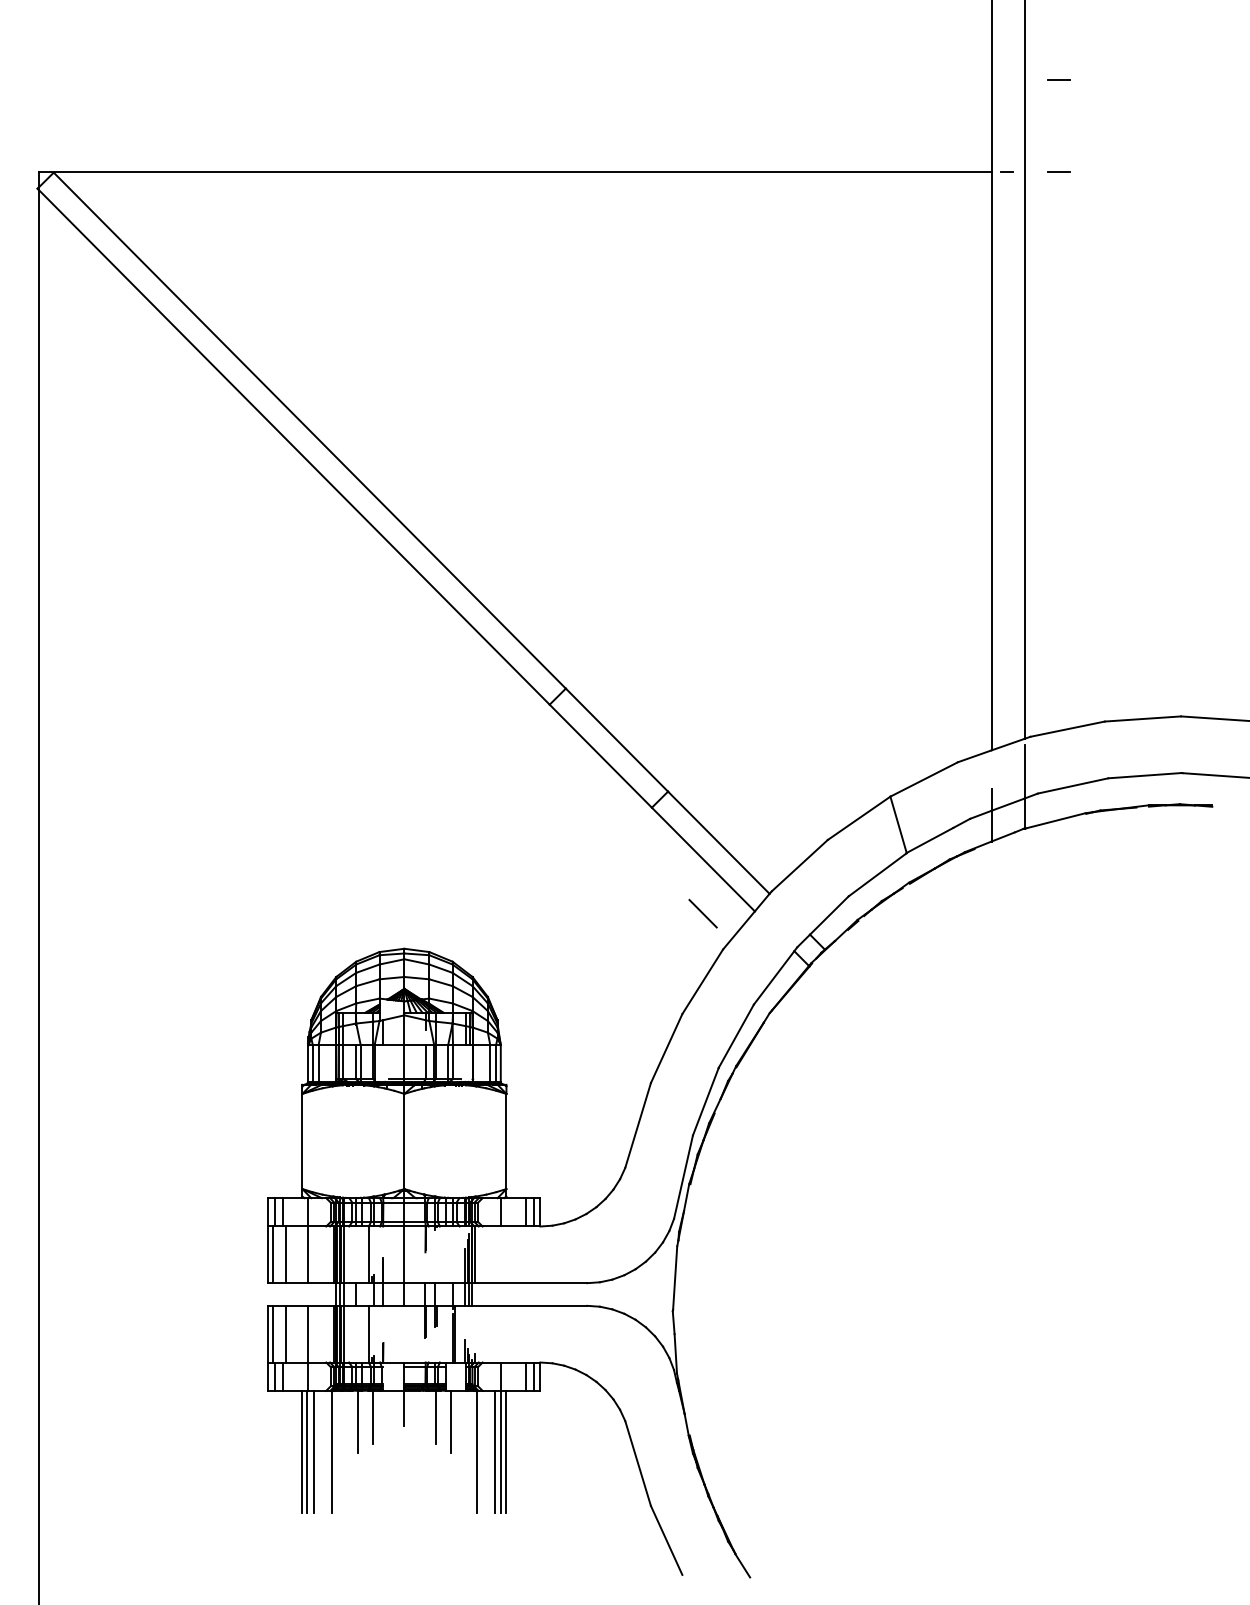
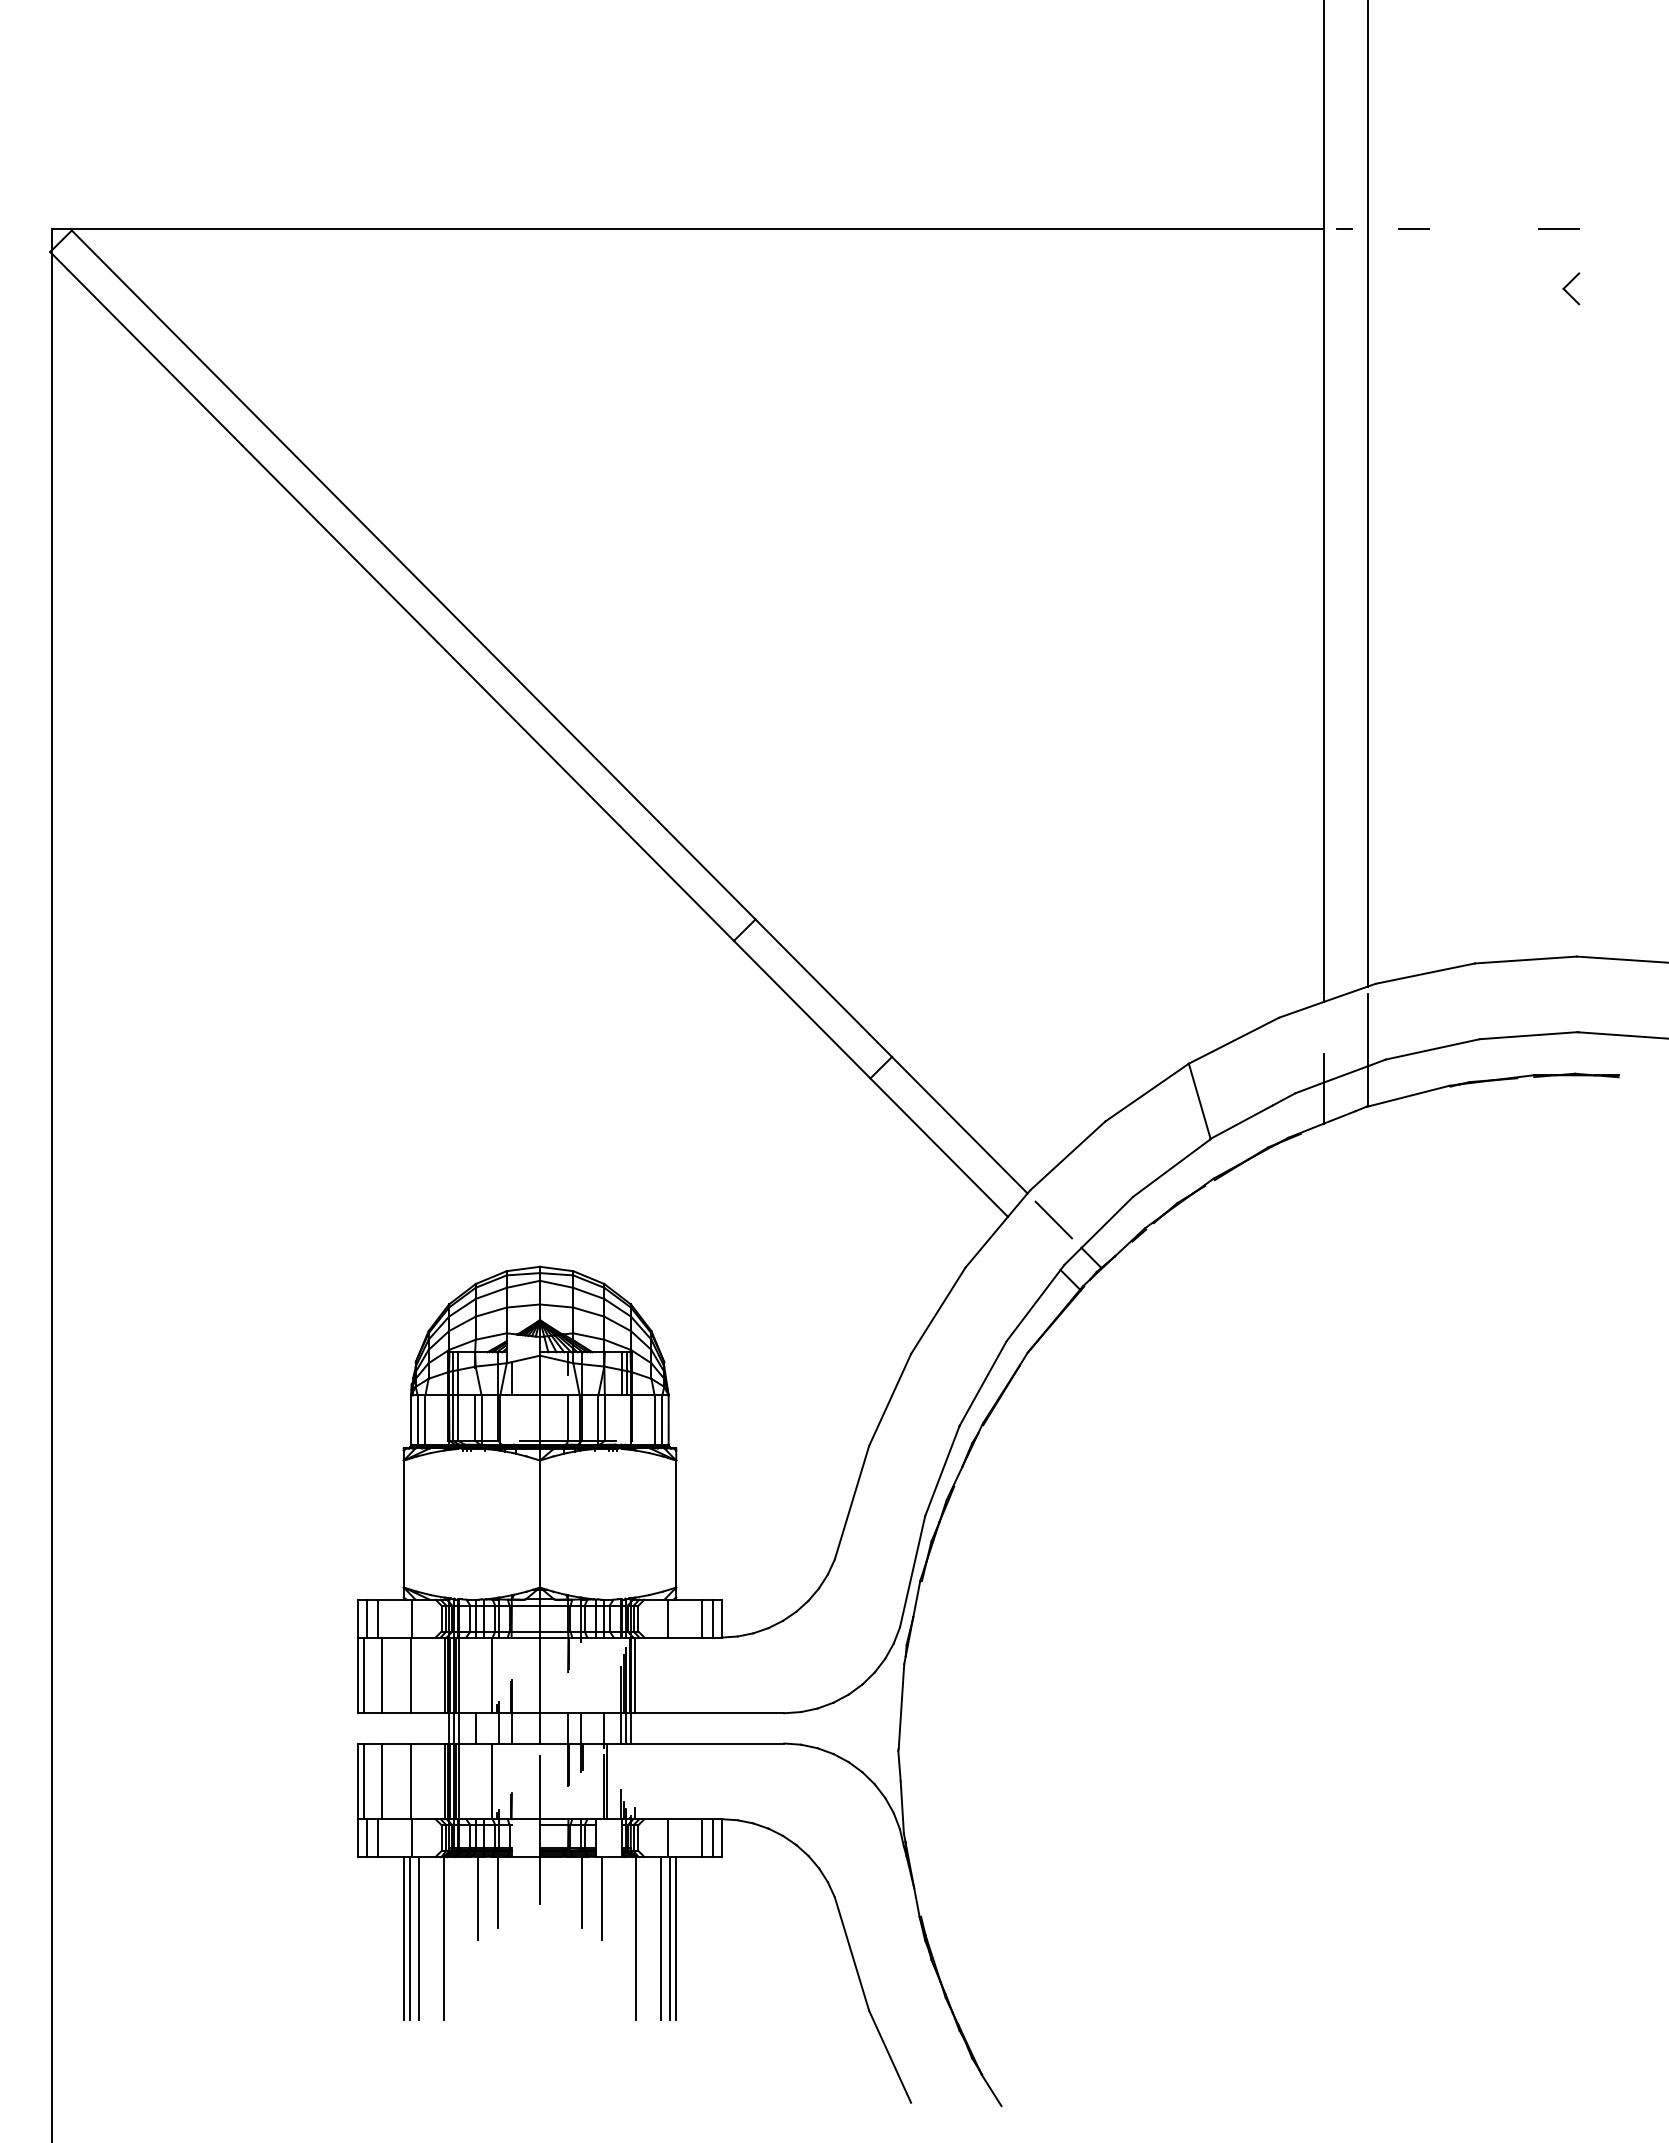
line: (1058, 79) -> (1413, 106), removed
line: (1167, 171) -> (1558, 228), added
part: (1177, 216) -> (1571, 288), added
line: (702, 913) -> (1053, 1219), moved
line: (404, 1338) -> (540, 1786), added

